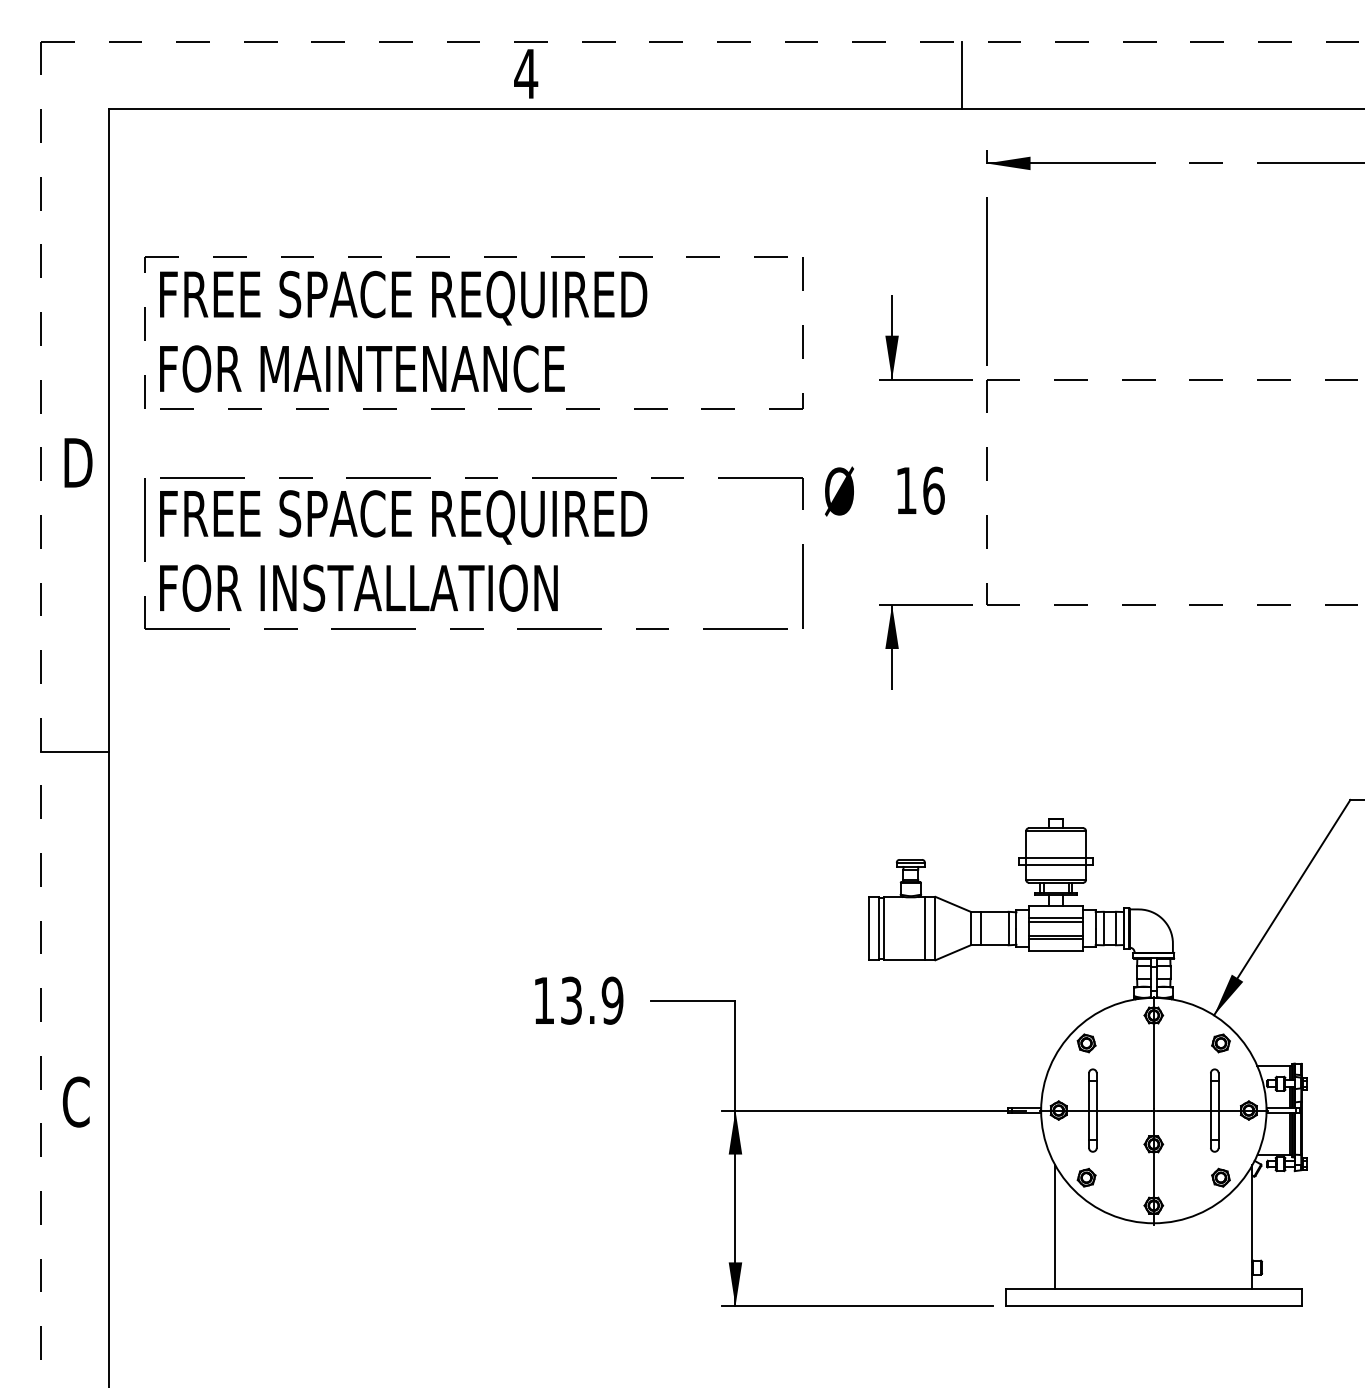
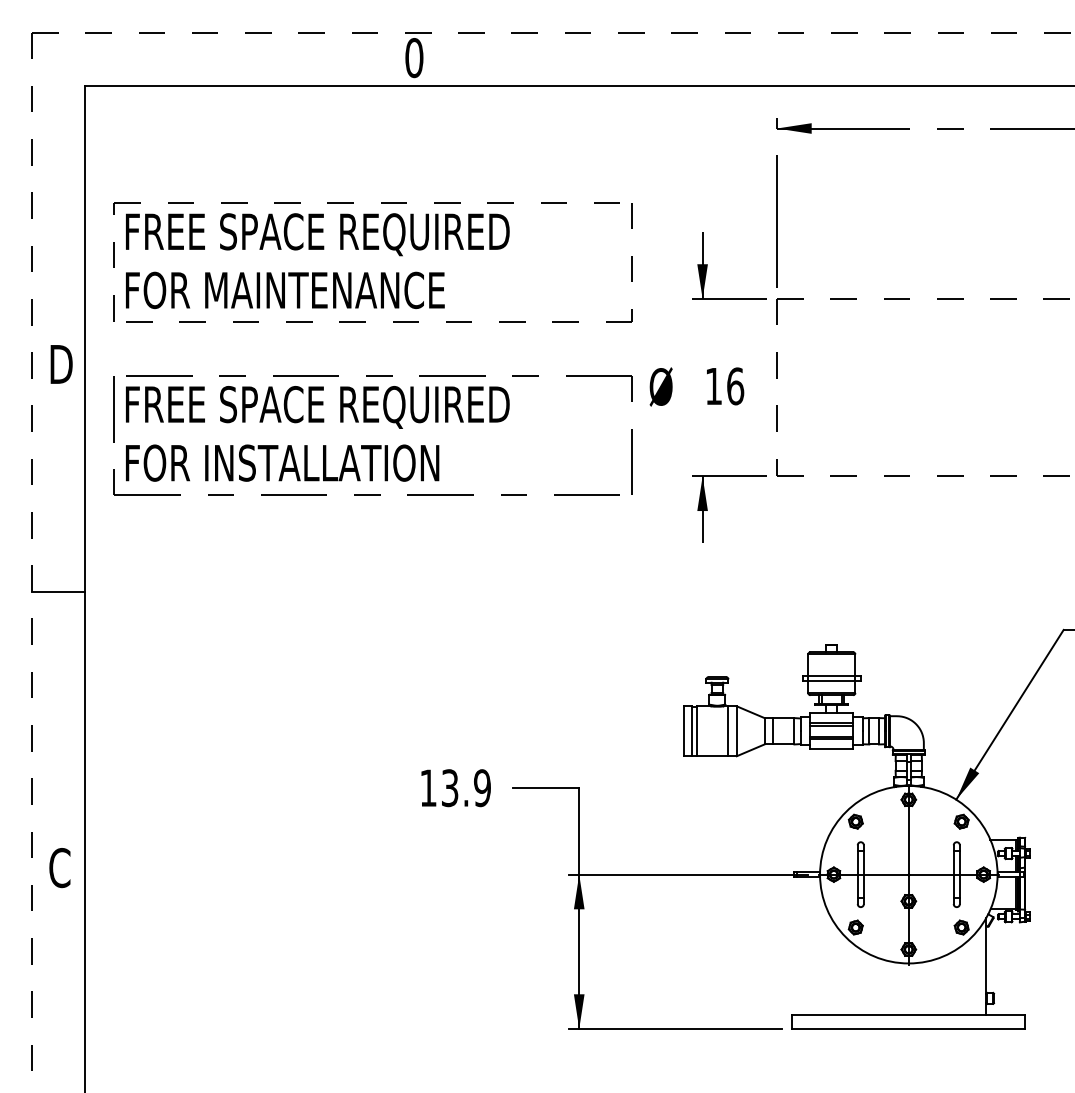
text: (526, 73) -> (414, 57), 4 -> 0
line: (962, 75) -> (758, 59), removed
line: (1055, 1226) -> (831, 966), removed

